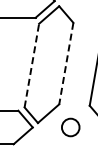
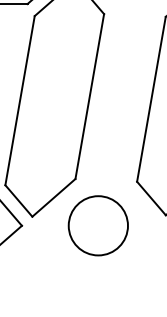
line: (66, 64) -> (90, 98), dashed -> solid
line: (31, 65) -> (19, 100), dashed -> solid
circle: (70, 127) -> (98, 225), size x1.67

